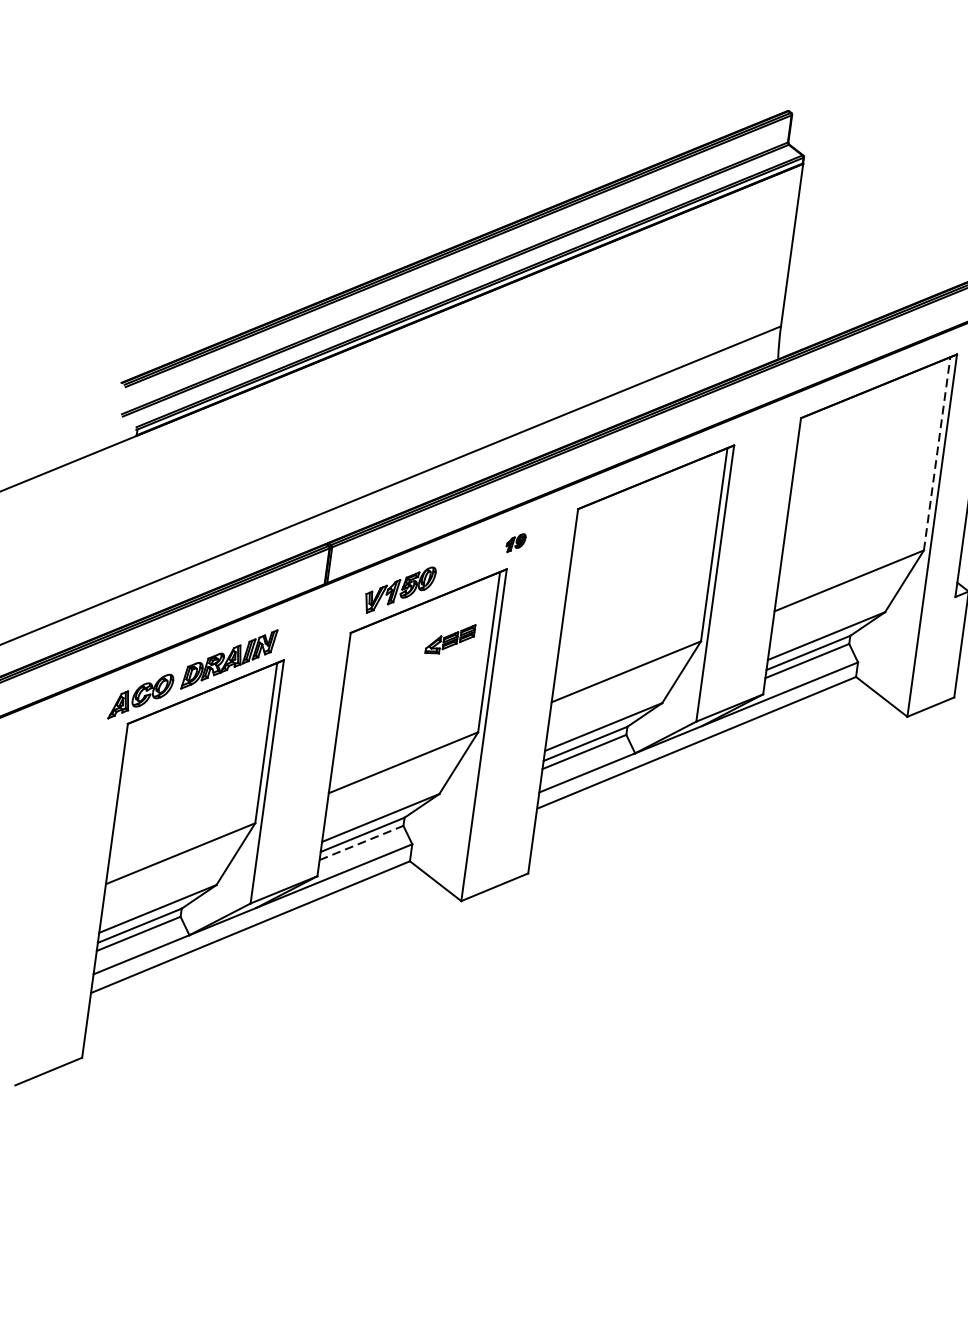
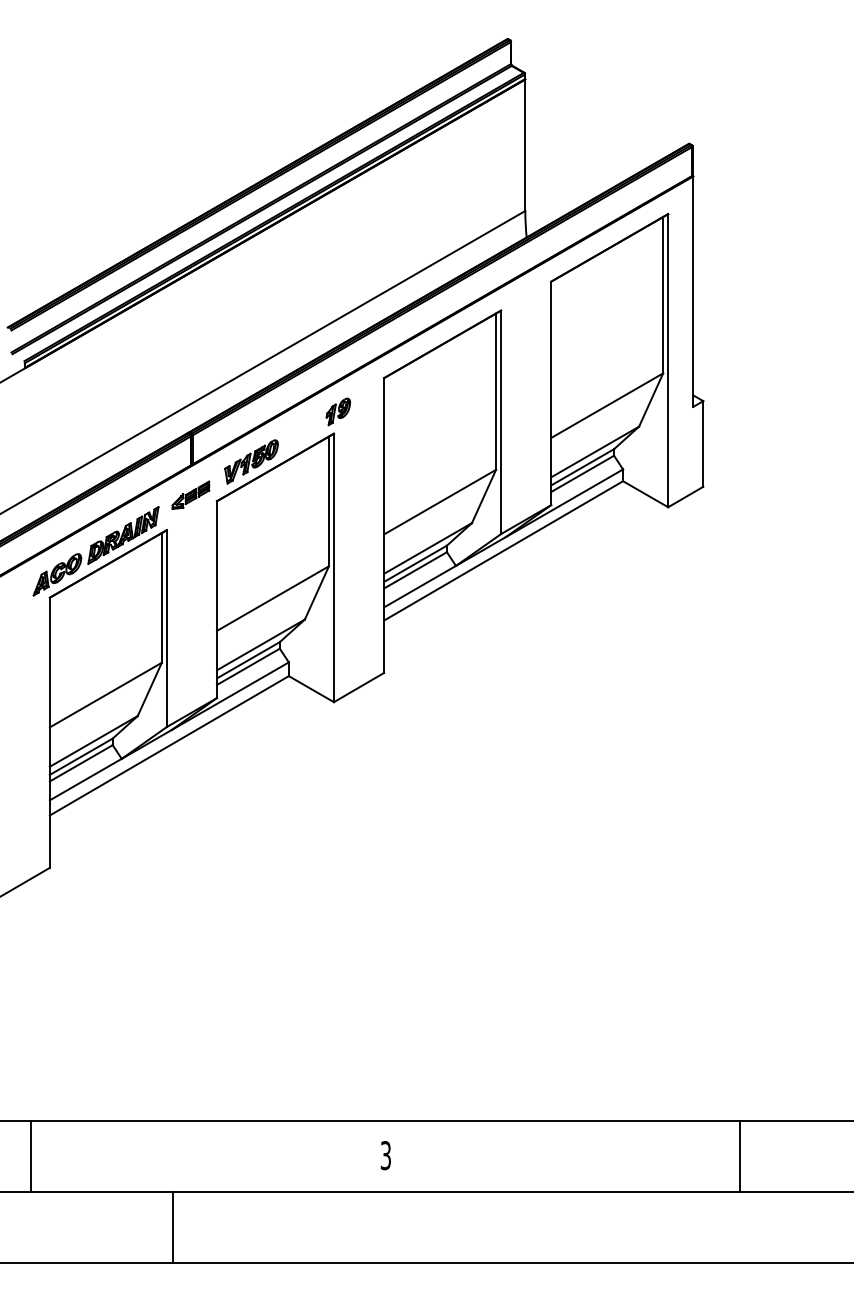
line: (937, 453) -> (663, 294), dashed -> solid
part: (516, 542) -> (338, 411), size x1.67
part: (450, 638) -> (190, 494), moved
line: (361, 842) -> (248, 666), dashed -> solid

